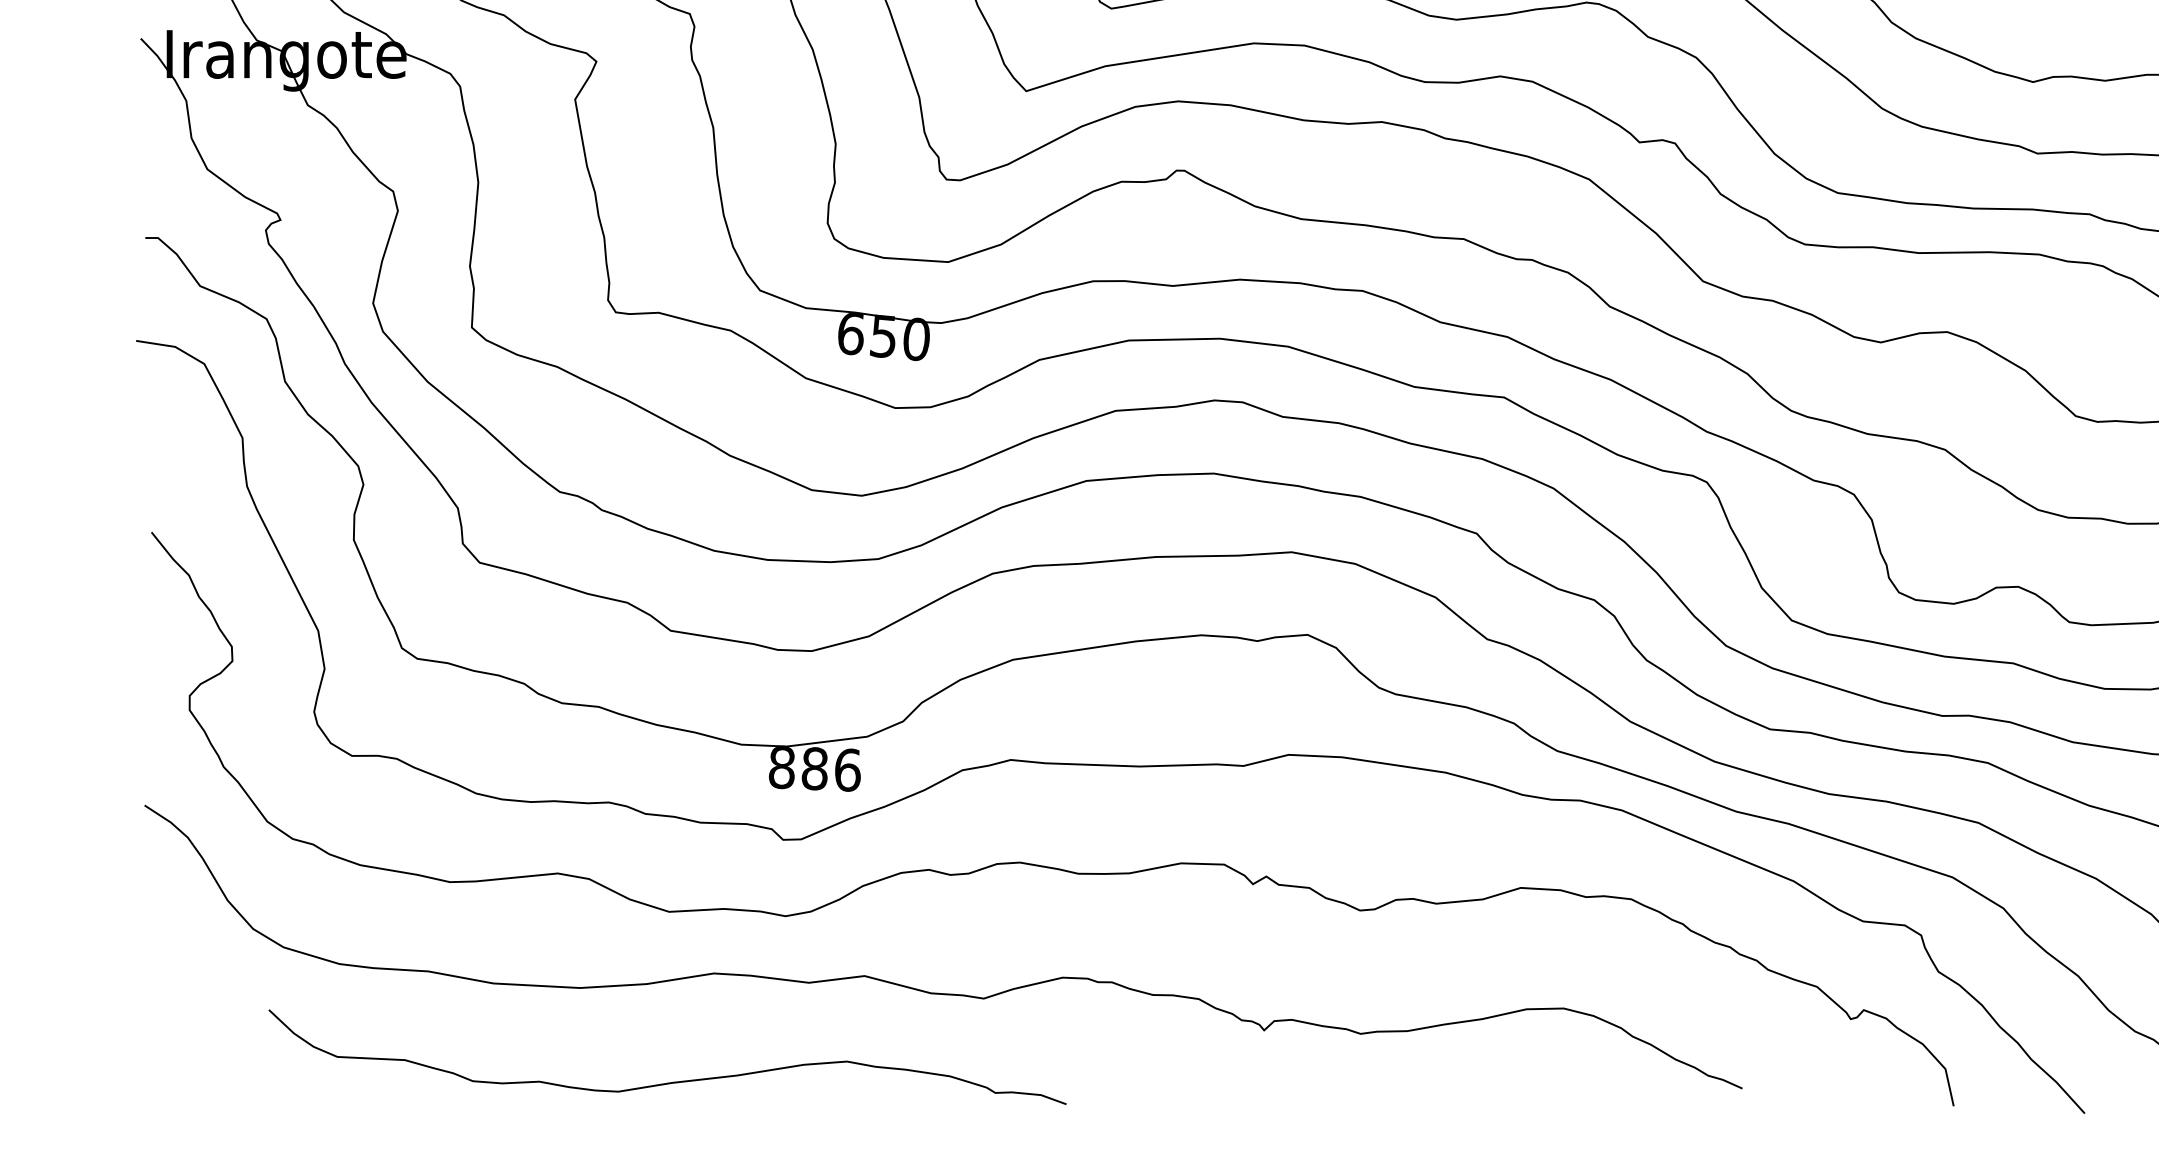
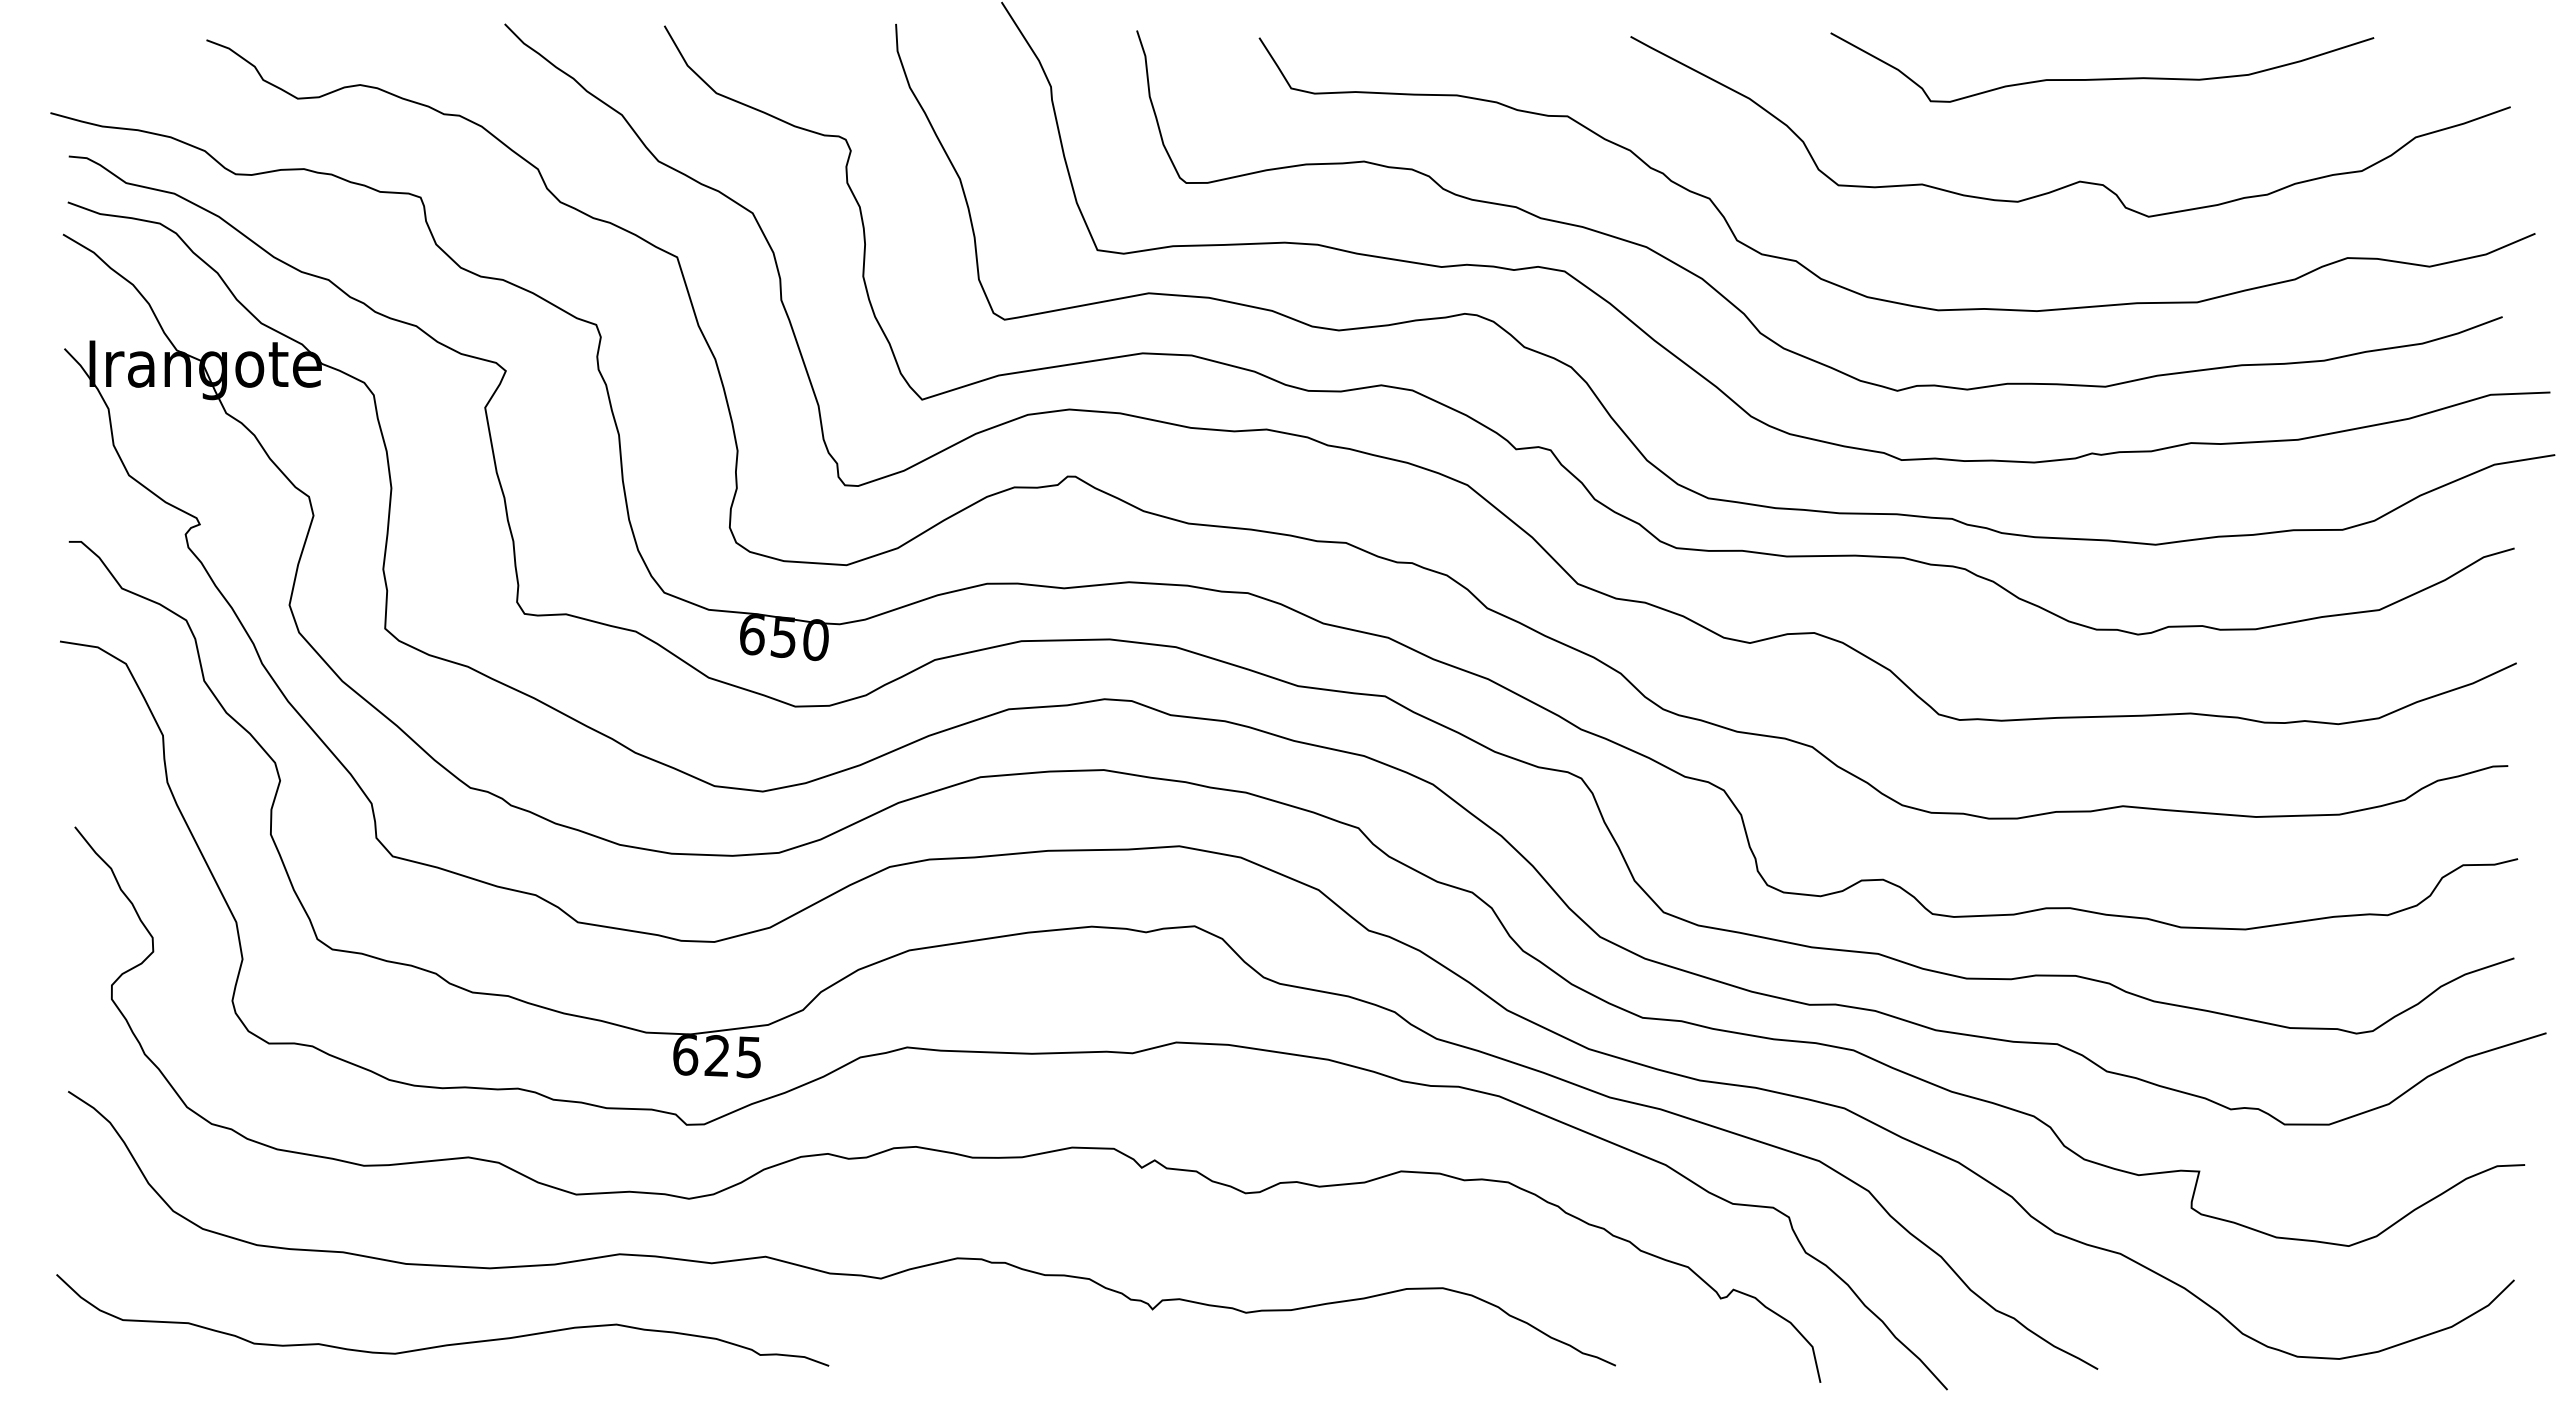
text: (813, 769) -> (716, 1056), 886 -> 625
part: (669, 1082) -> (444, 1344), moved

